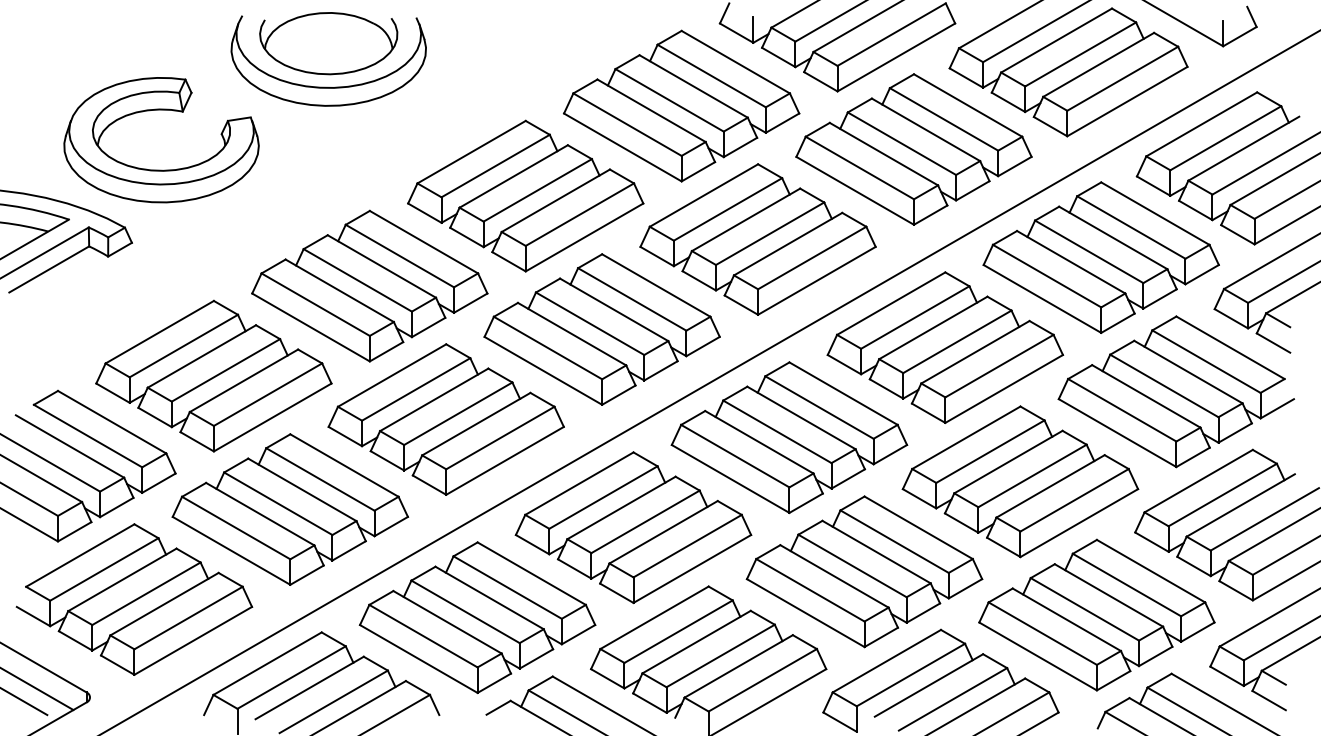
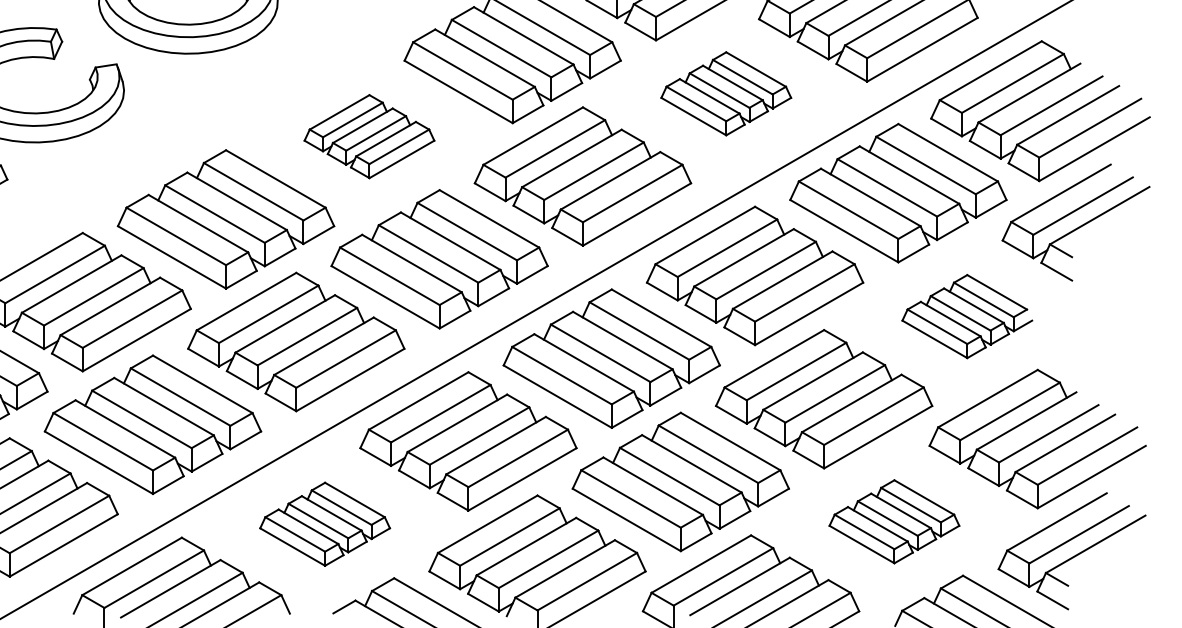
part: (913, 149) -> (725, 93), size x0.6
part: (525, 195) -> (369, 136), size x0.6
part: (1175, 391) -> (966, 316), size x0.6
part: (1096, 614) -> (894, 521), size x0.6
part: (477, 617) -> (325, 524), size x0.6

